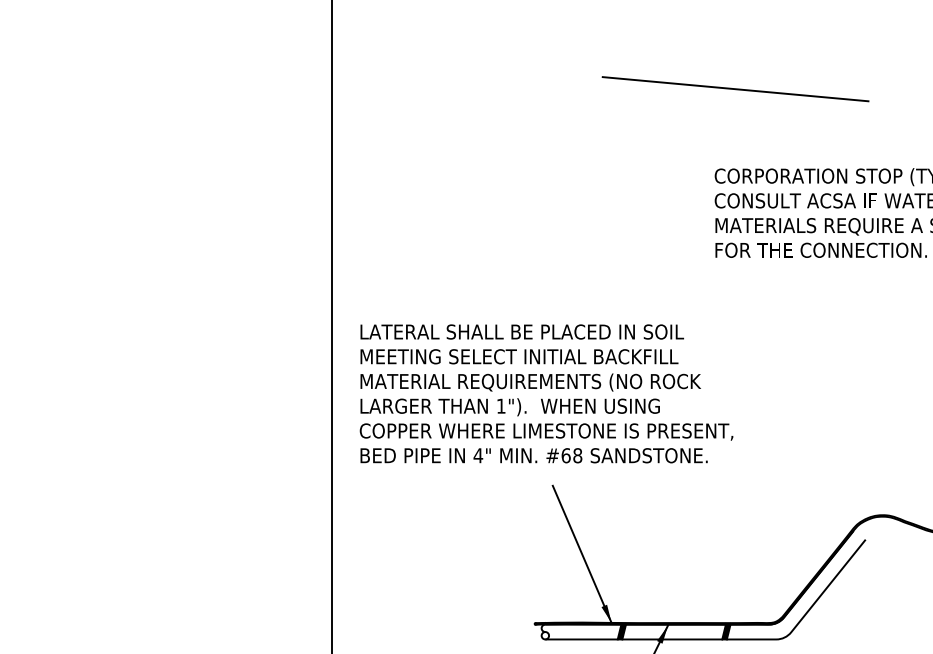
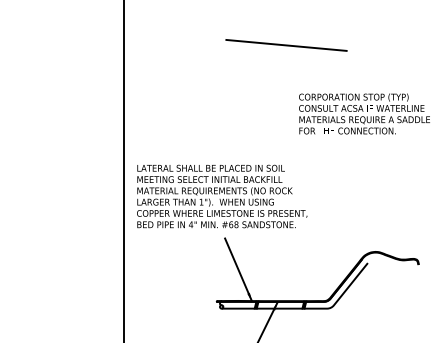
line: (735, 89) -> (286, 45), moved

